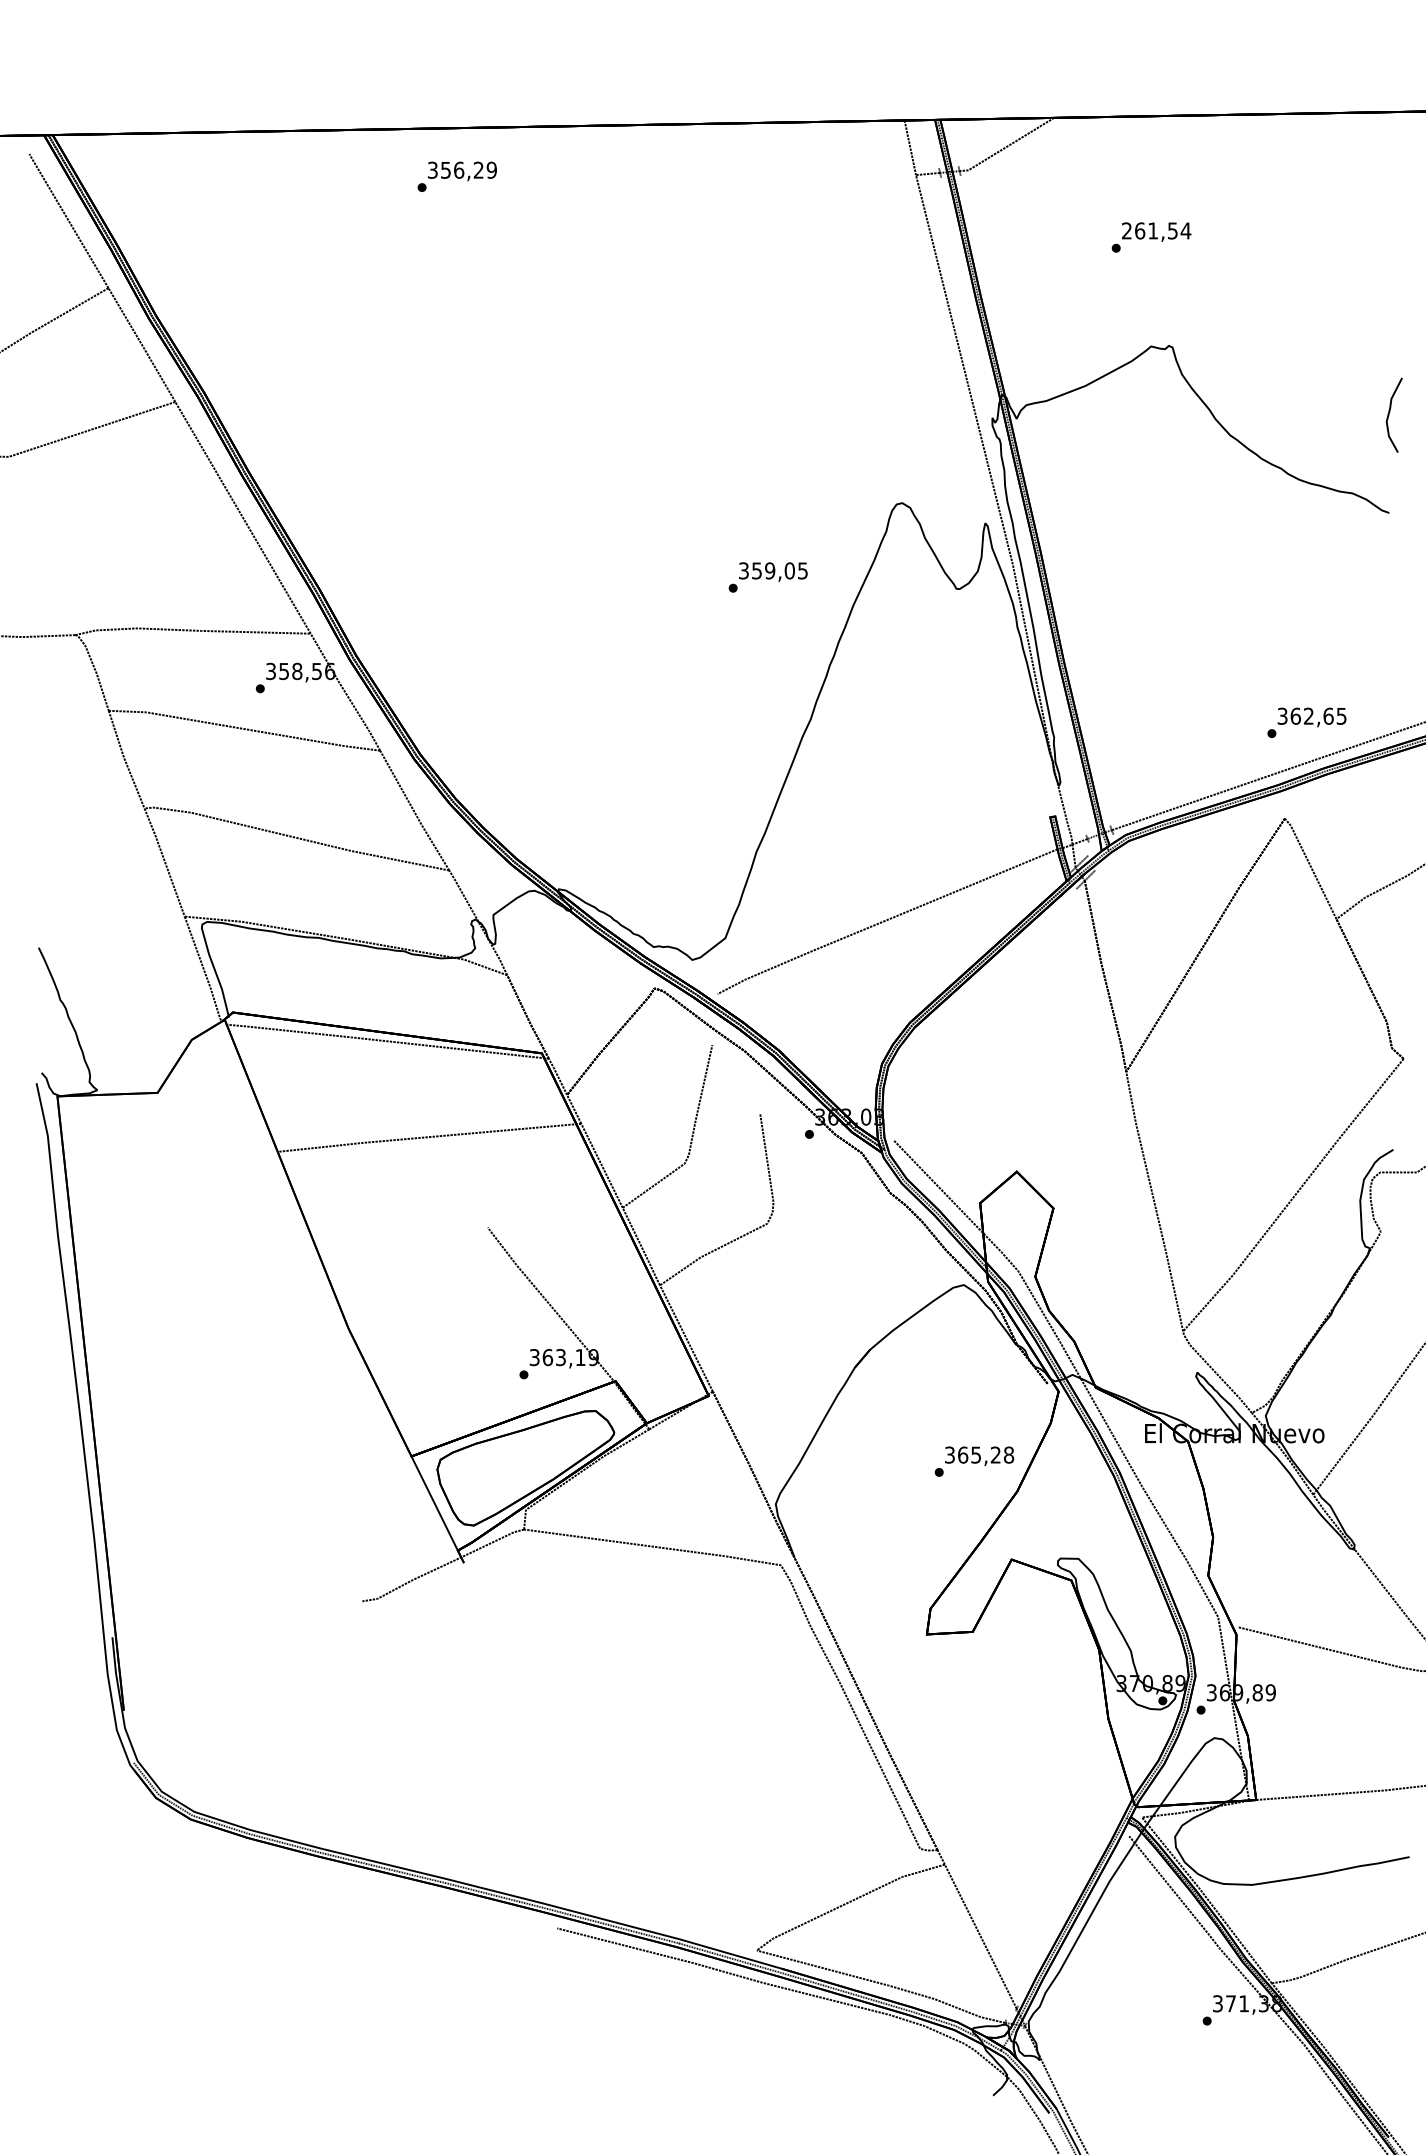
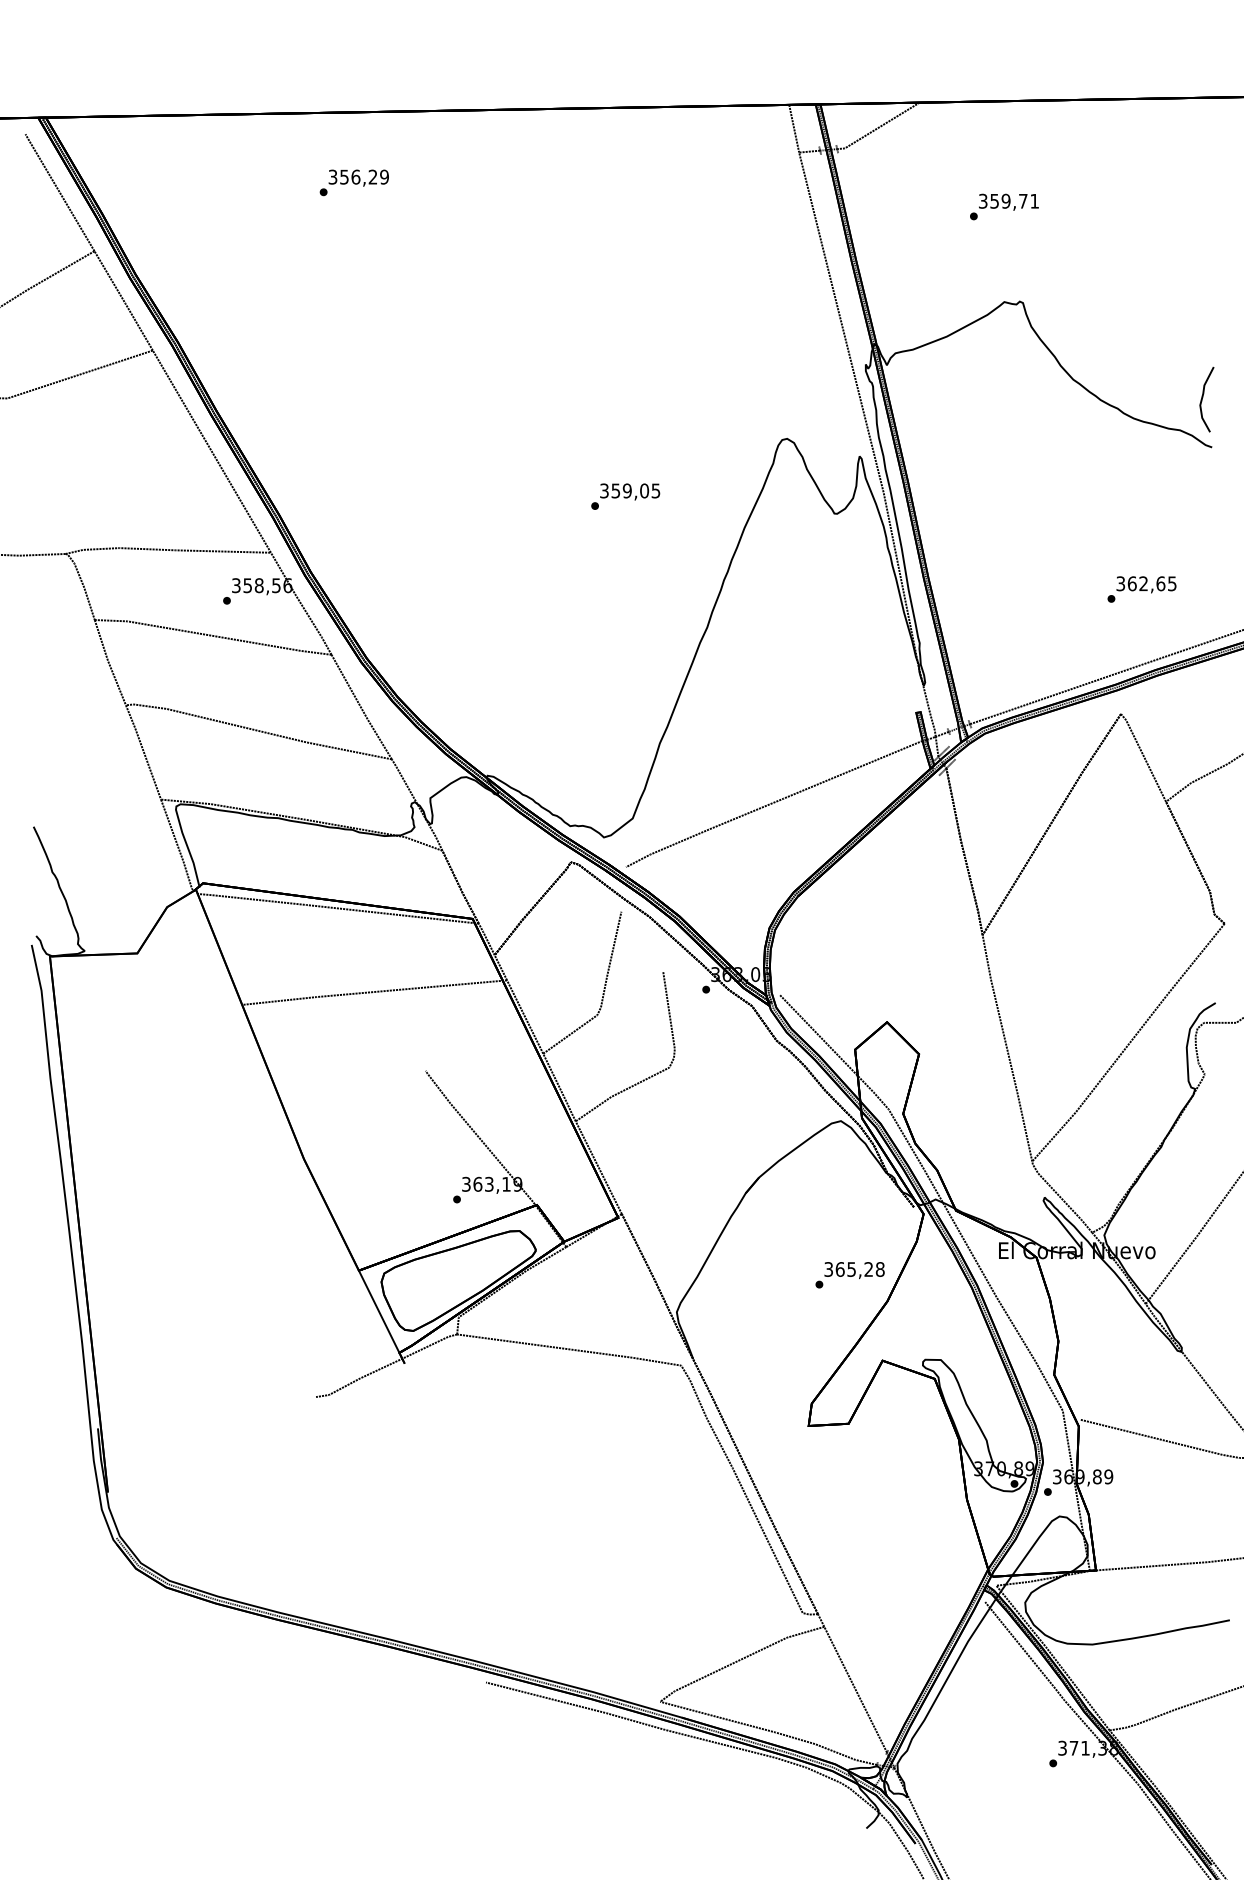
text: (456, 176) -> (353, 182), moved
text: (1156, 230) -> (1008, 200), 261,54 -> 359,71
curve: (1389, 414) -> (1202, 398), moved
text: (767, 577) -> (625, 496), moved
text: (1306, 722) -> (1141, 589), moved

